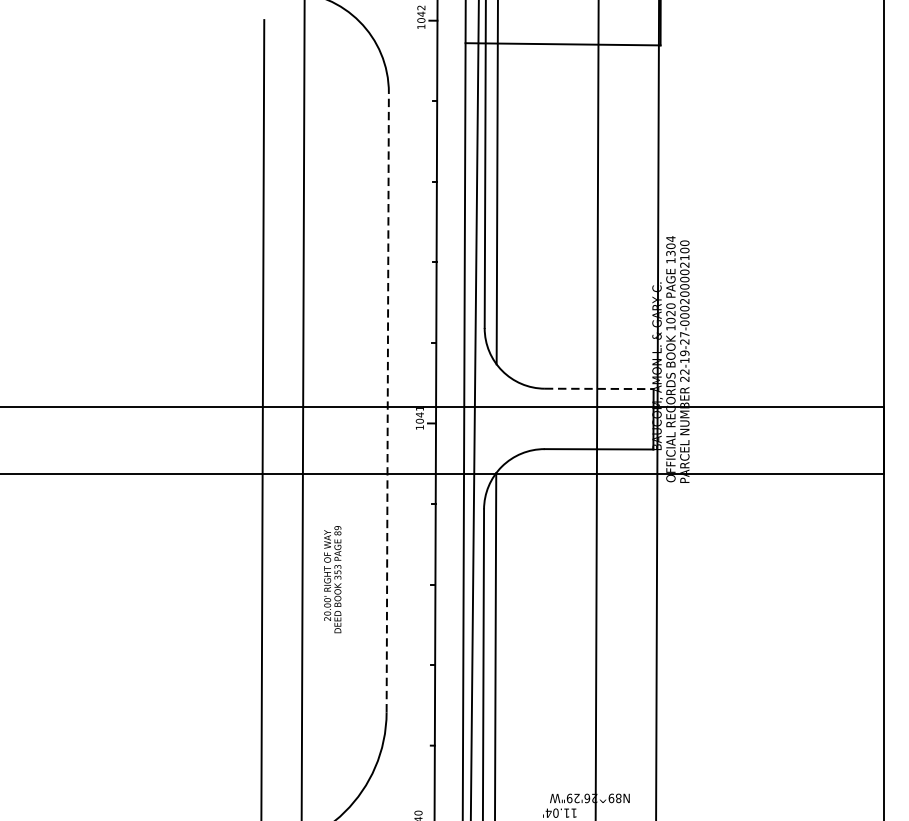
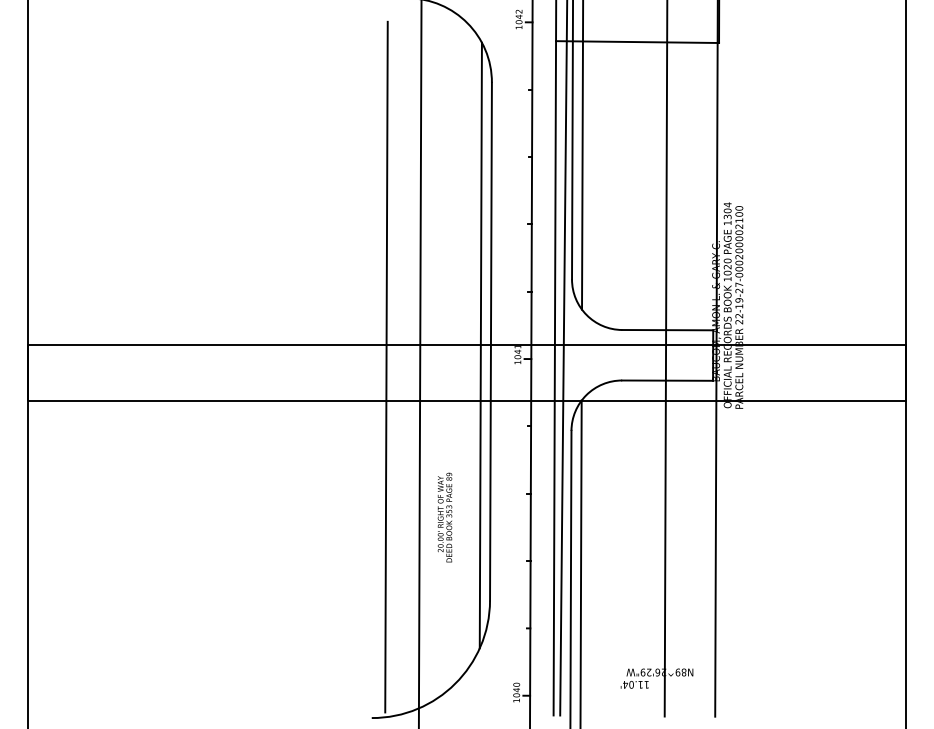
line: (600, 389) -> (668, 330), dashed -> solid
line: (387, 402) -> (490, 341), dashed -> solid
line: (375, 407) -> (480, 345), added
text: (332, 579) -> (444, 517), moved

